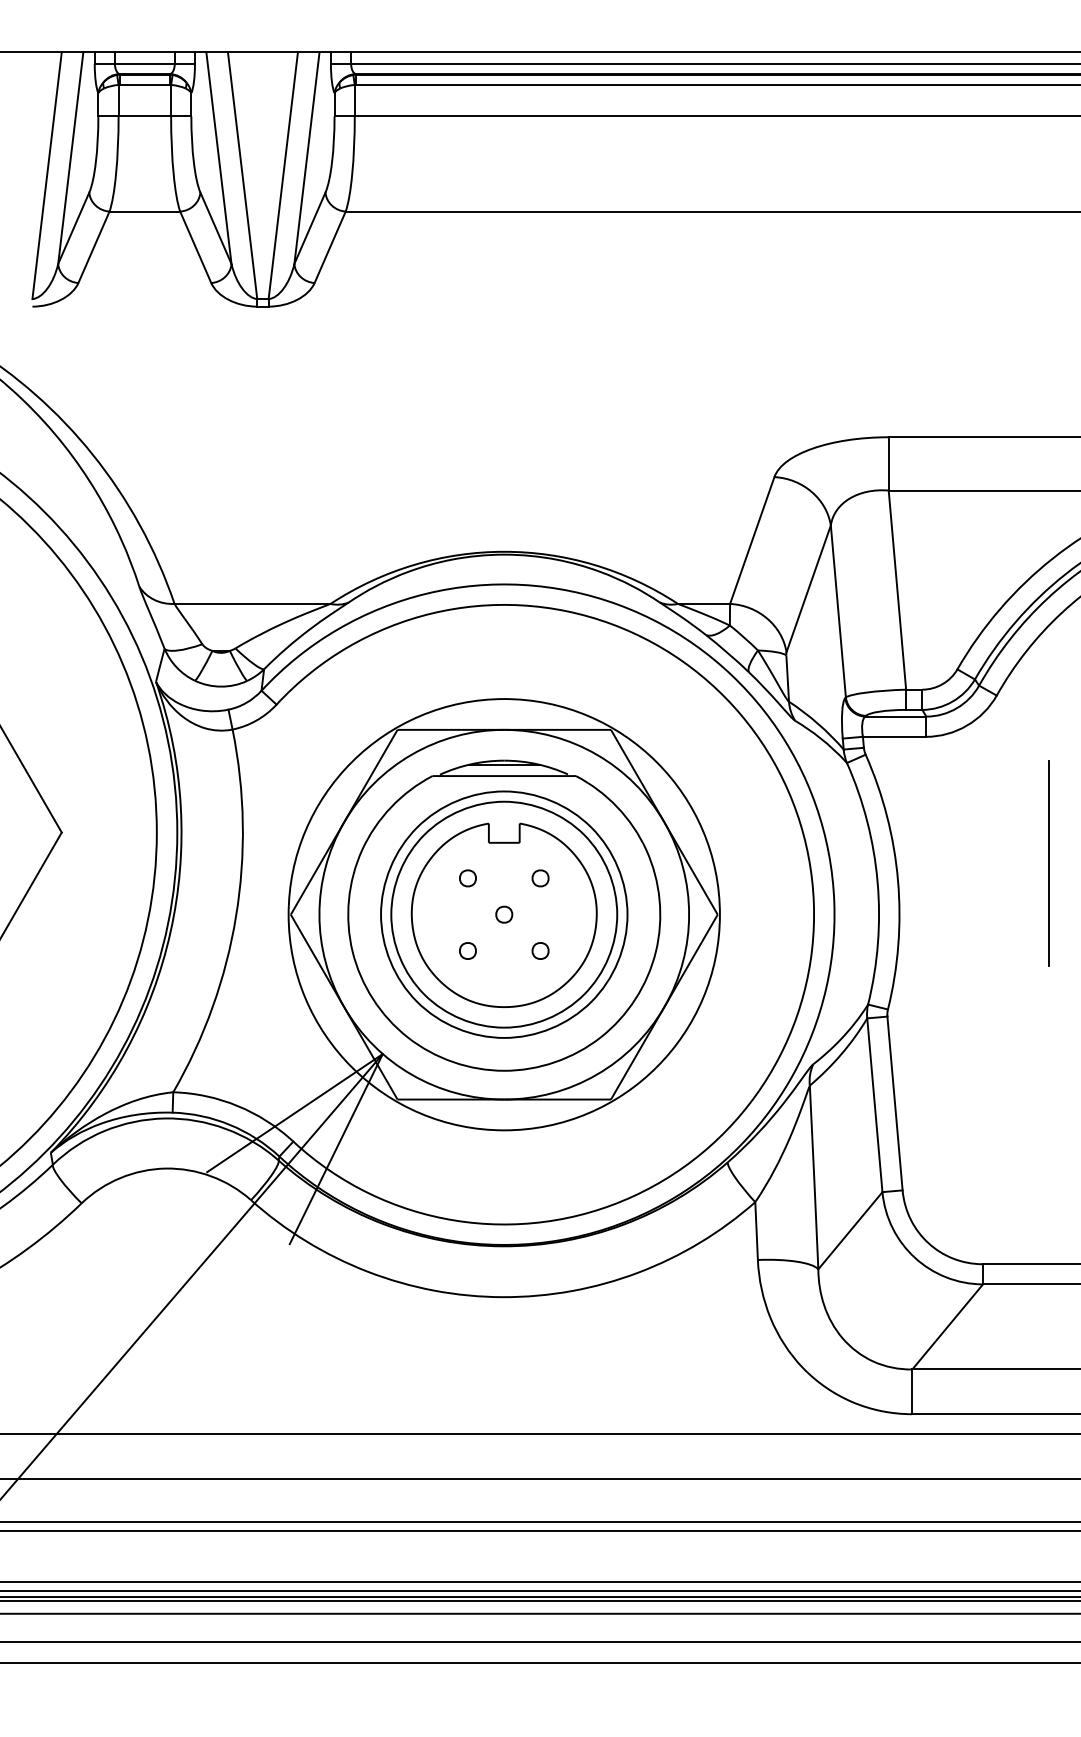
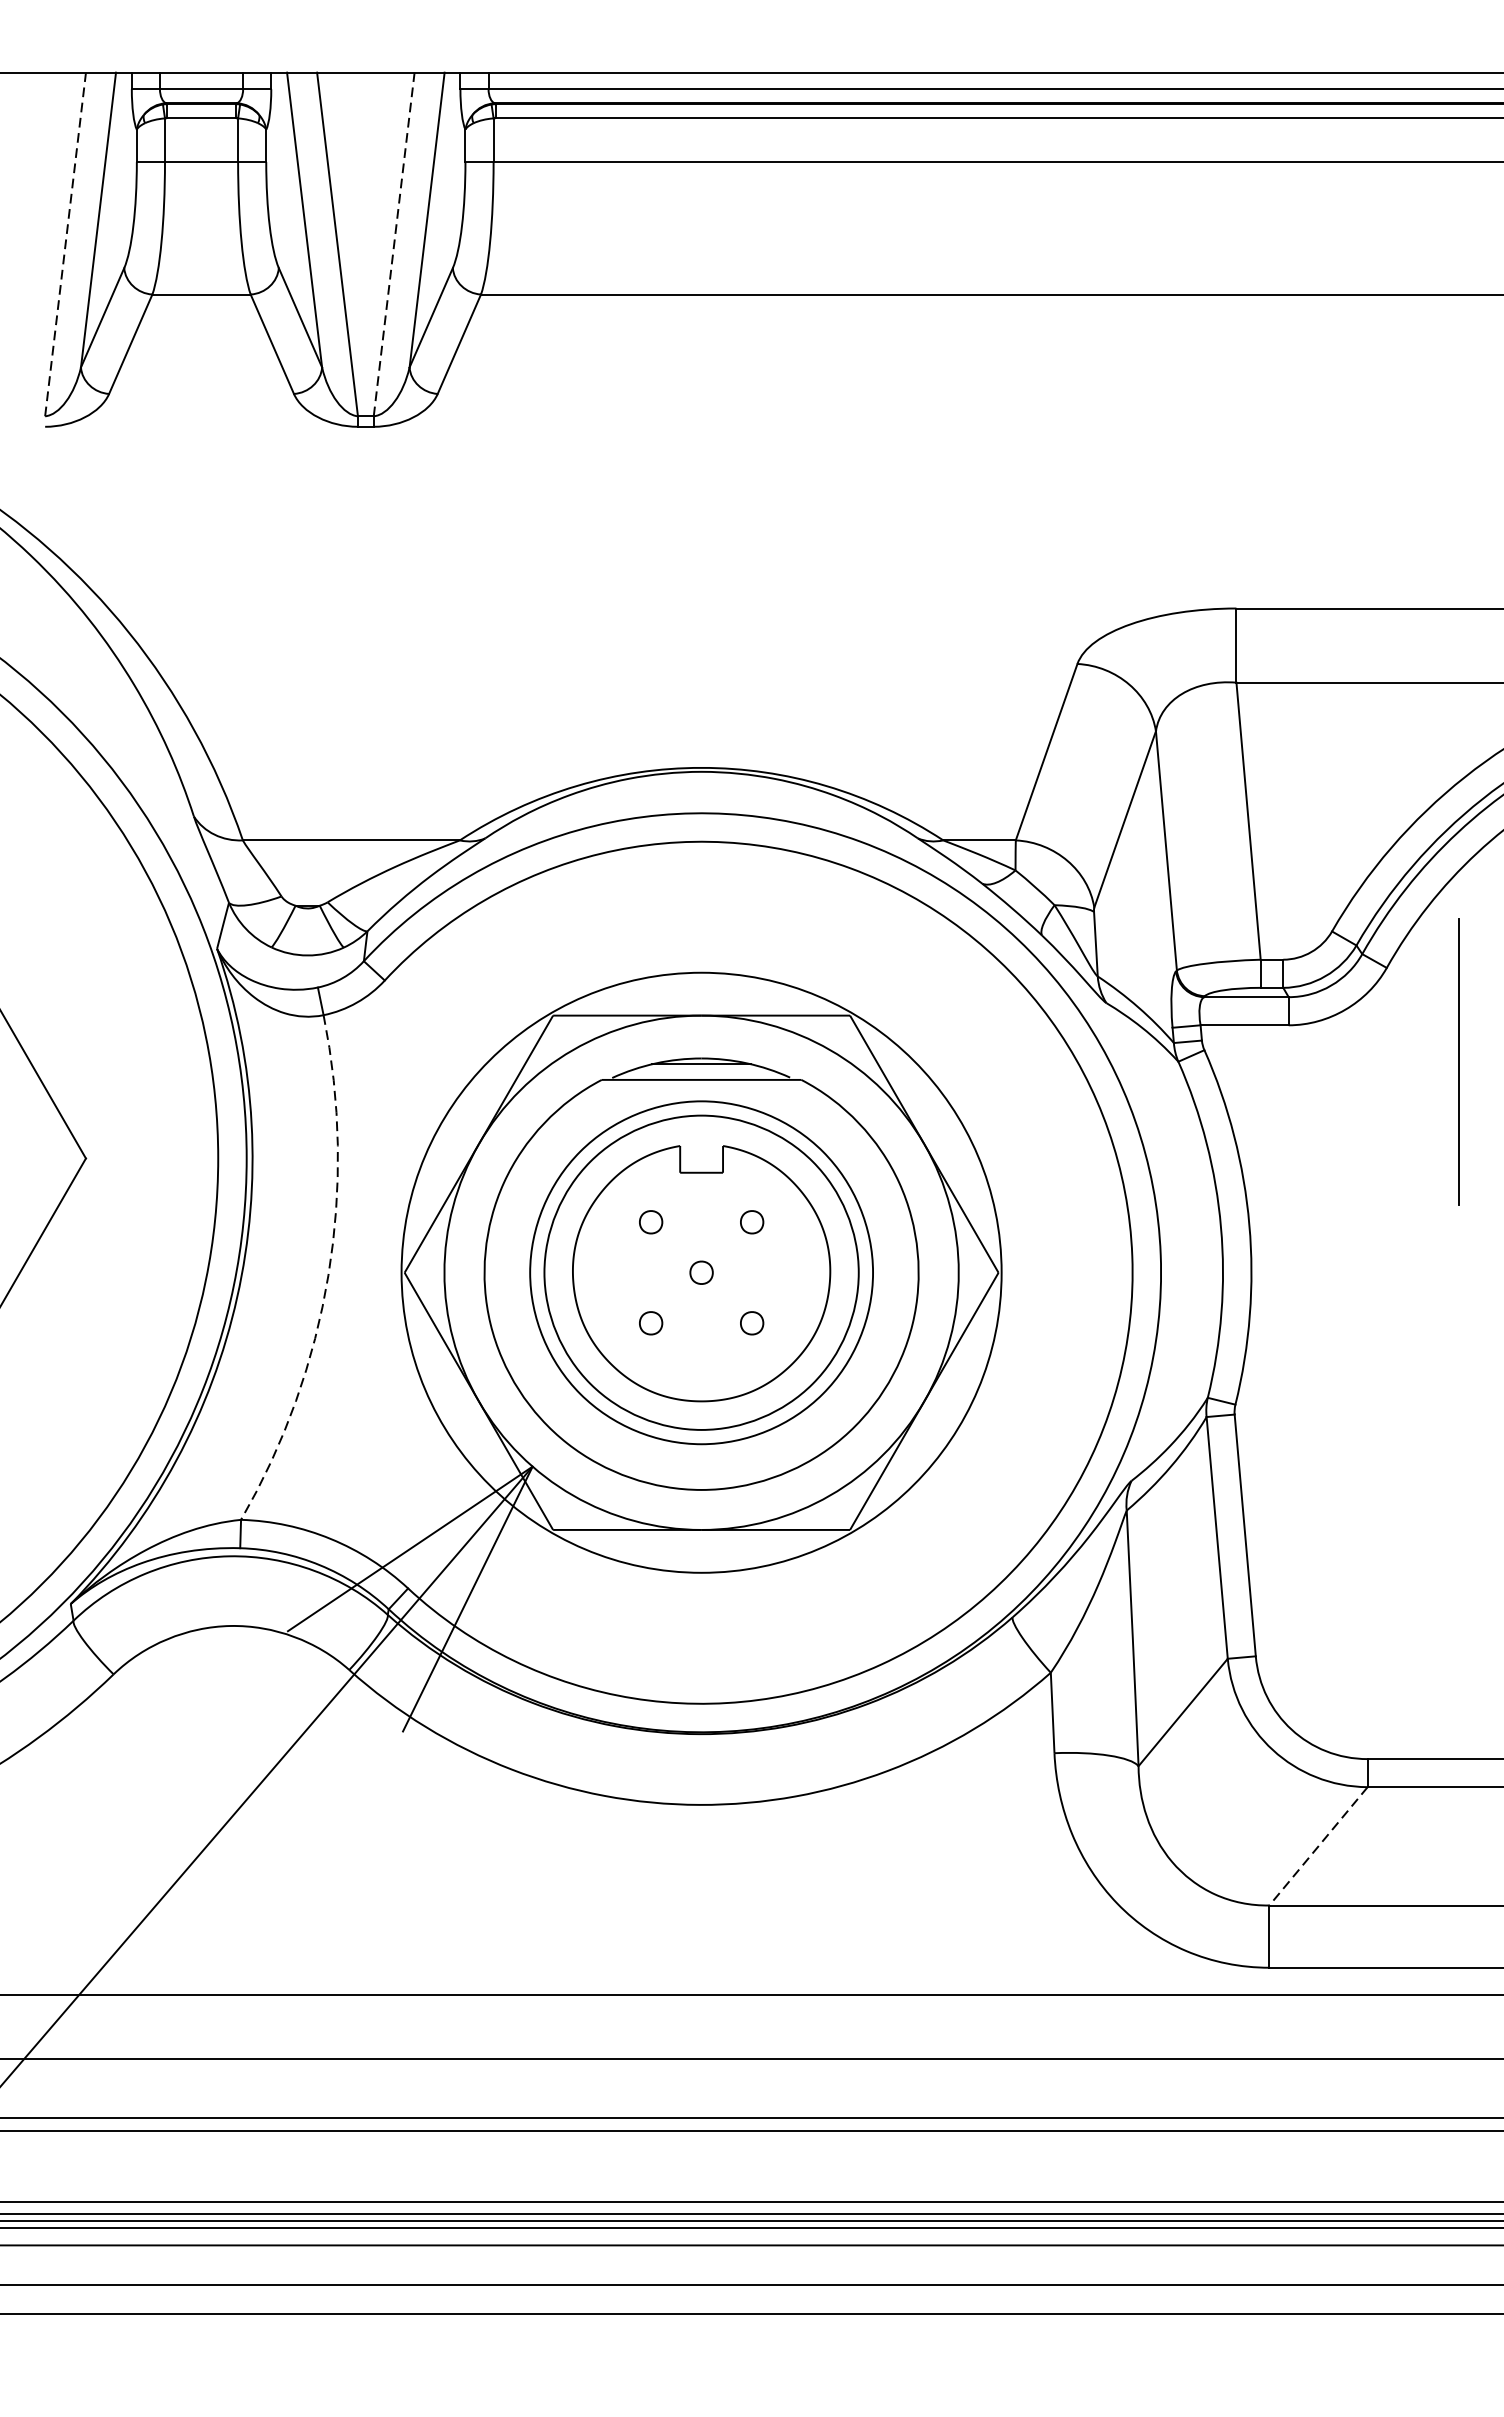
line: (47, 175) -> (66, 244), solid -> dashed
line: (283, 175) -> (394, 244), solid -> dashed
line: (1048, 863) -> (1458, 1062), moved
arc: (236, 916) -> (329, 1275), solid -> dashed
line: (947, 1327) -> (1318, 1847), solid -> dashed

